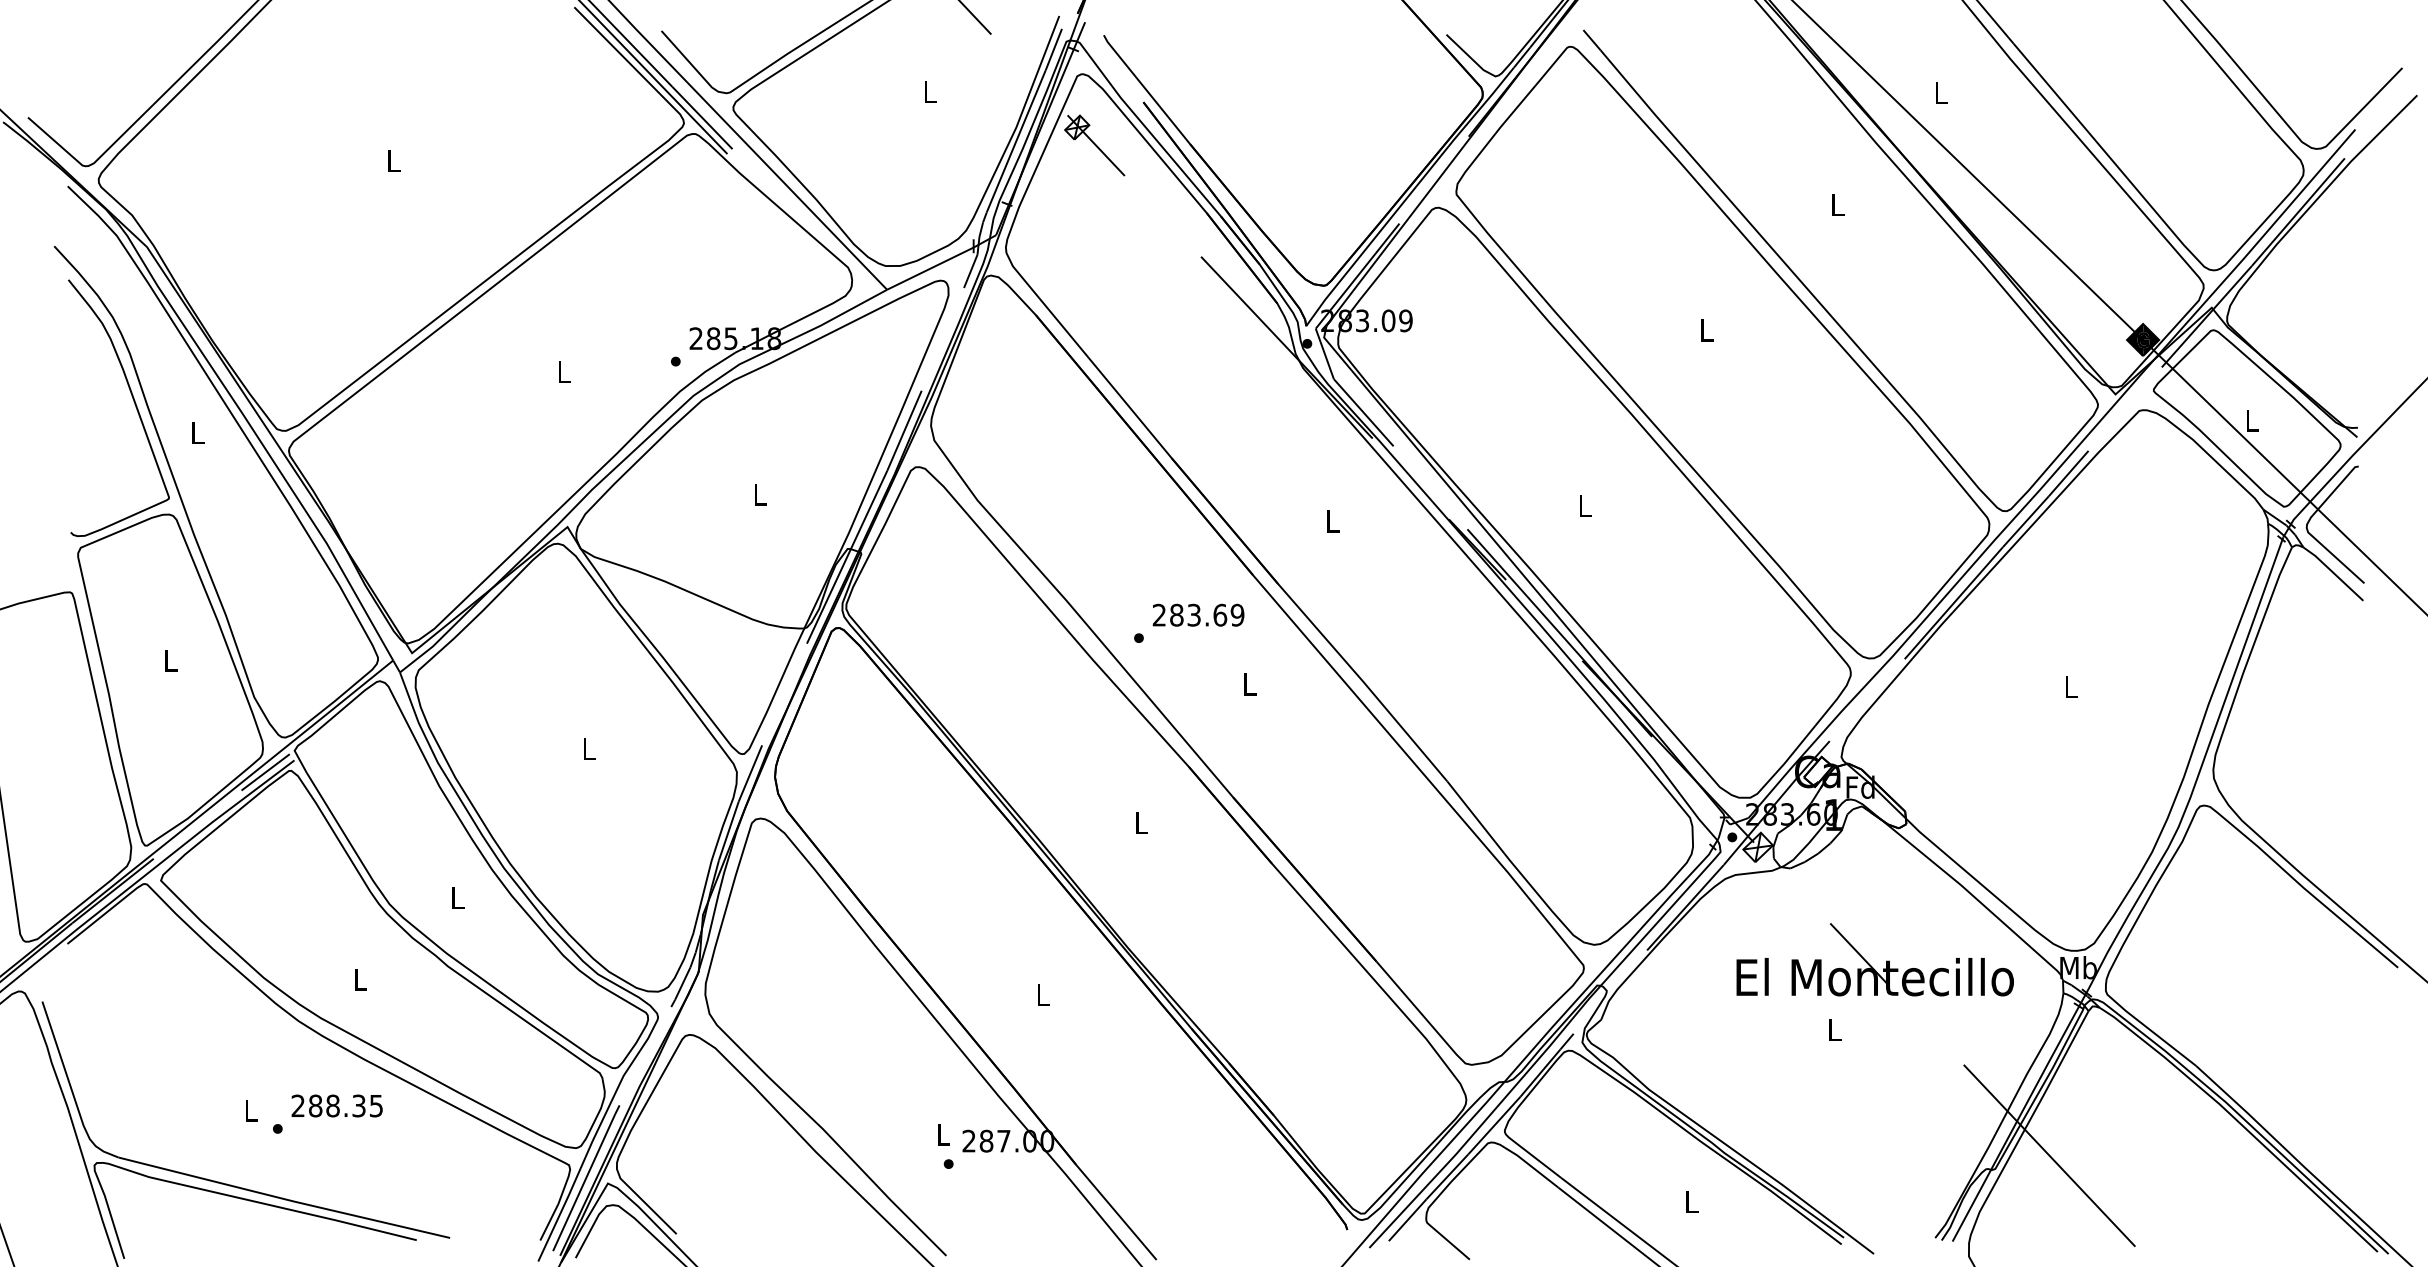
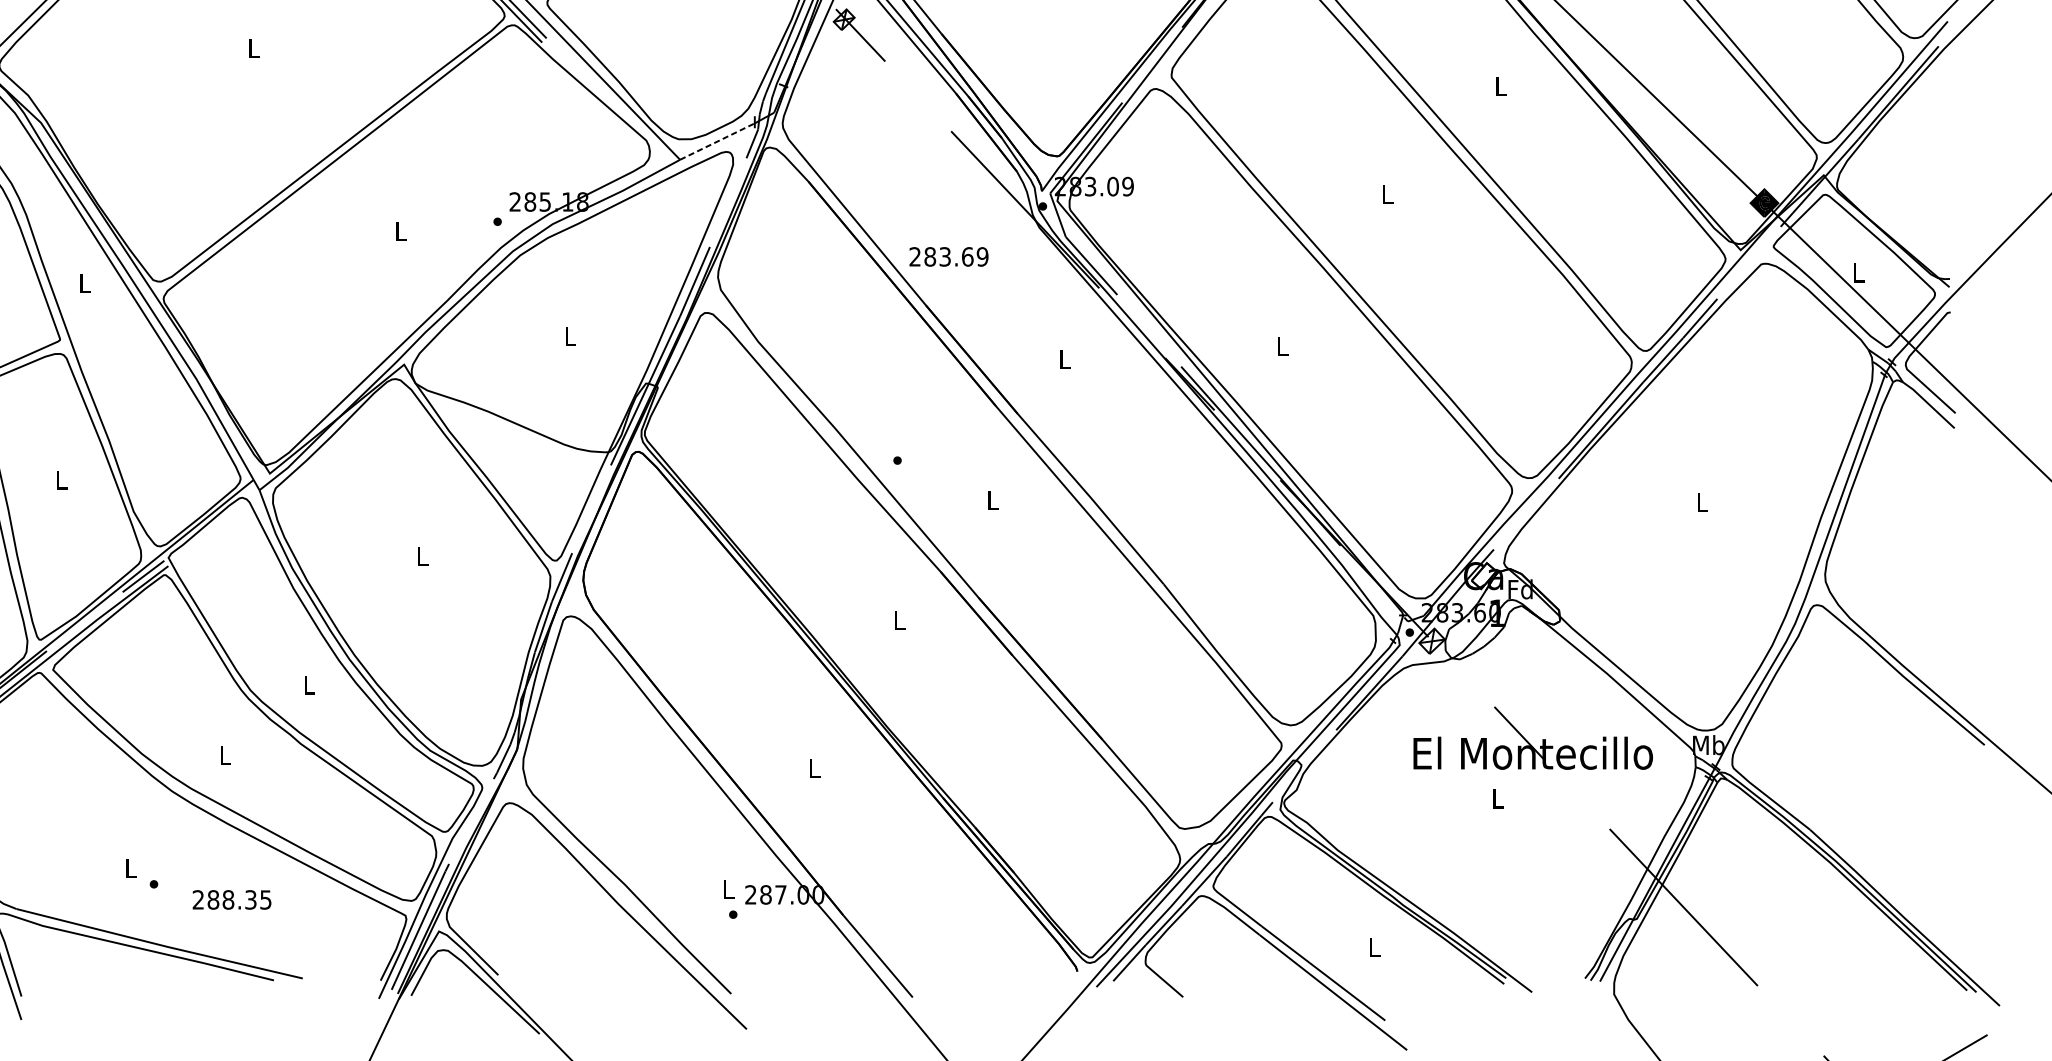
line: (930, 268) -> (717, 141), solid -> dashed
text: (1198, 614) -> (948, 256), moved
text: (336, 1105) -> (231, 899), moved

